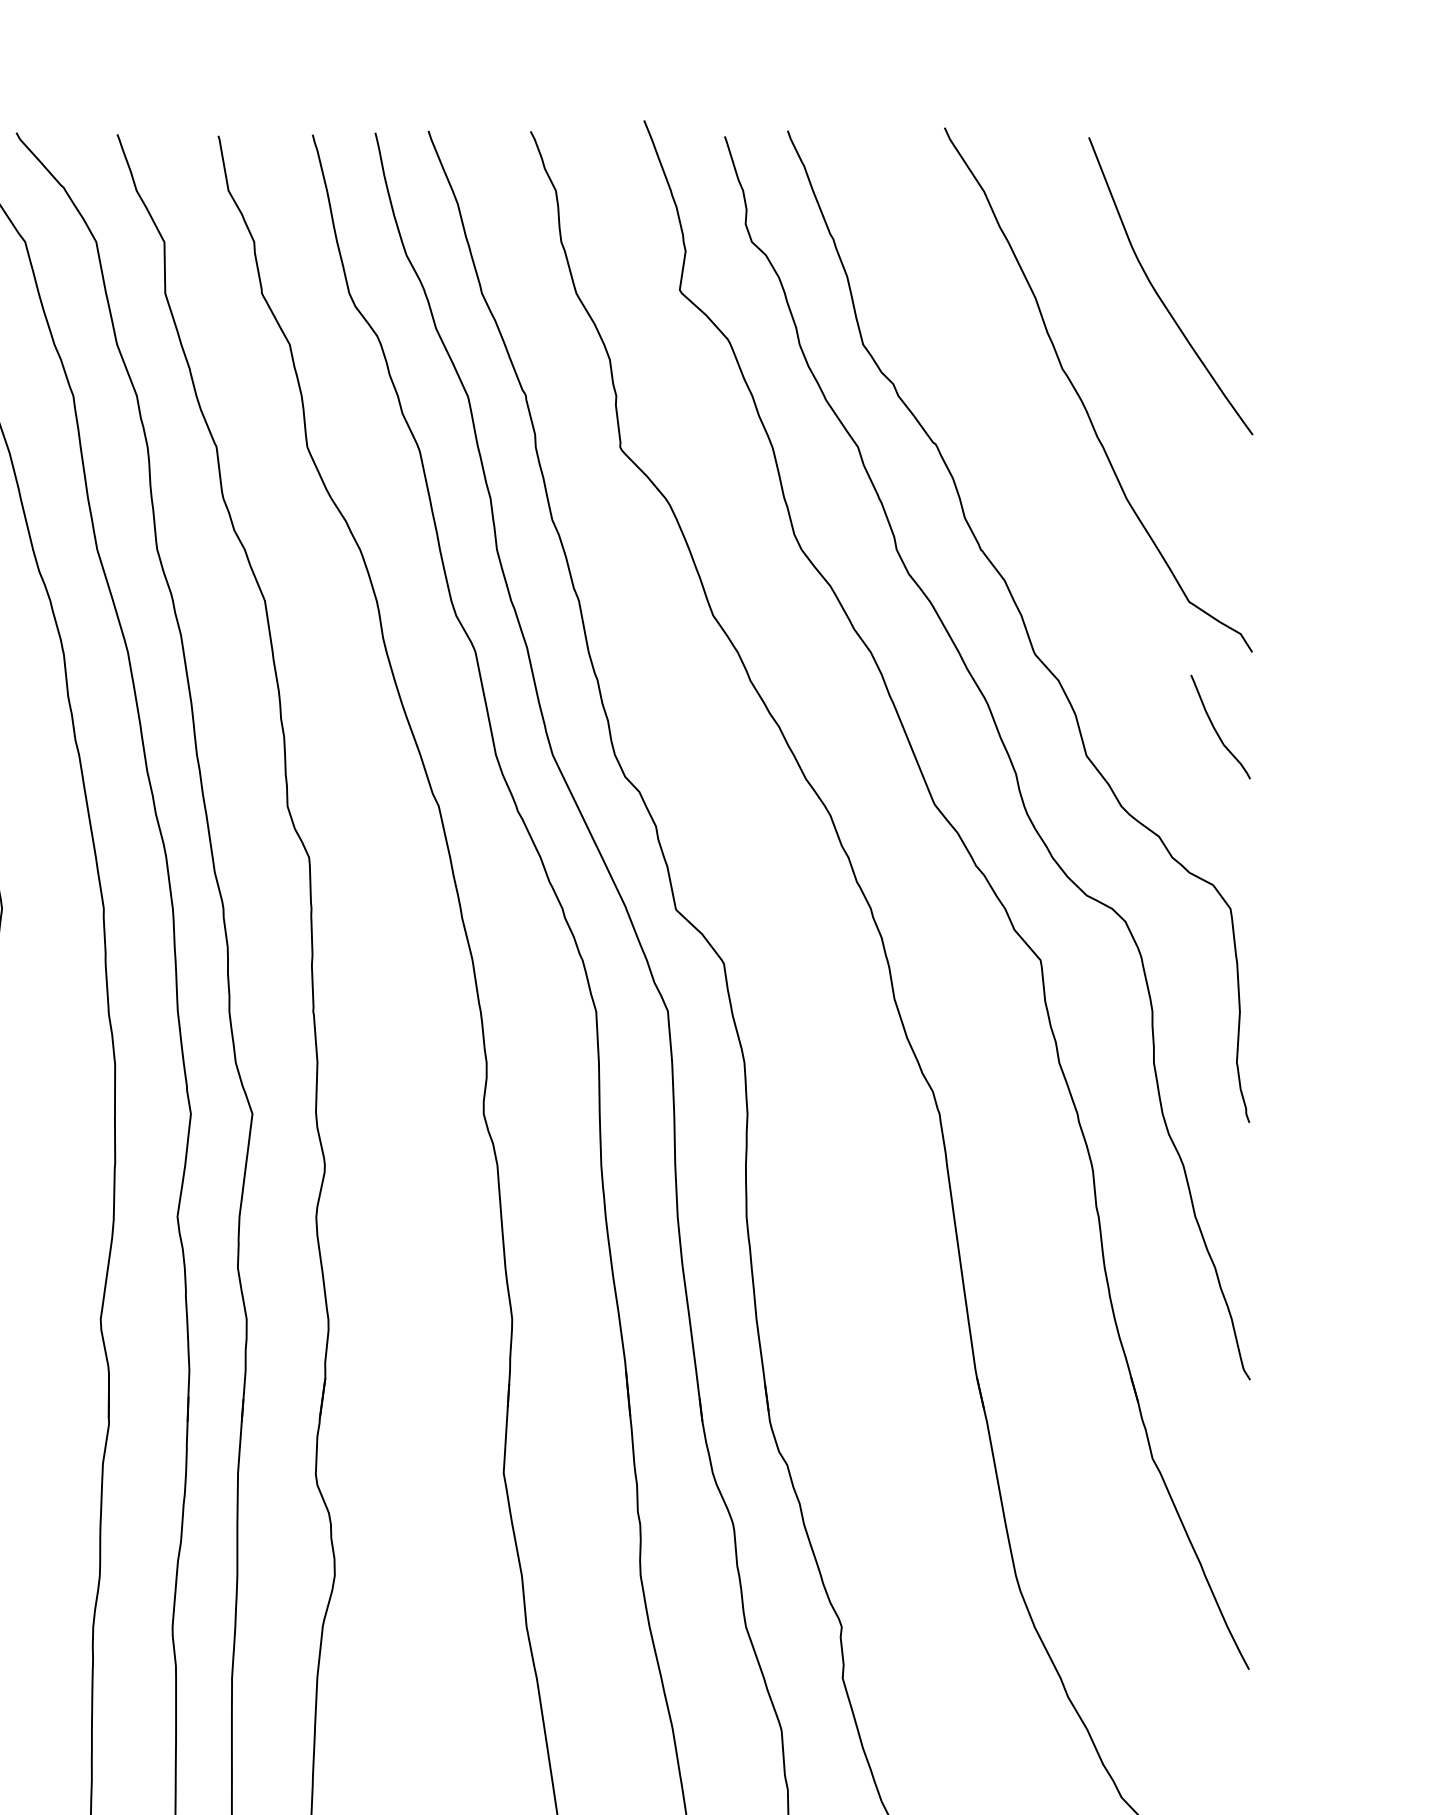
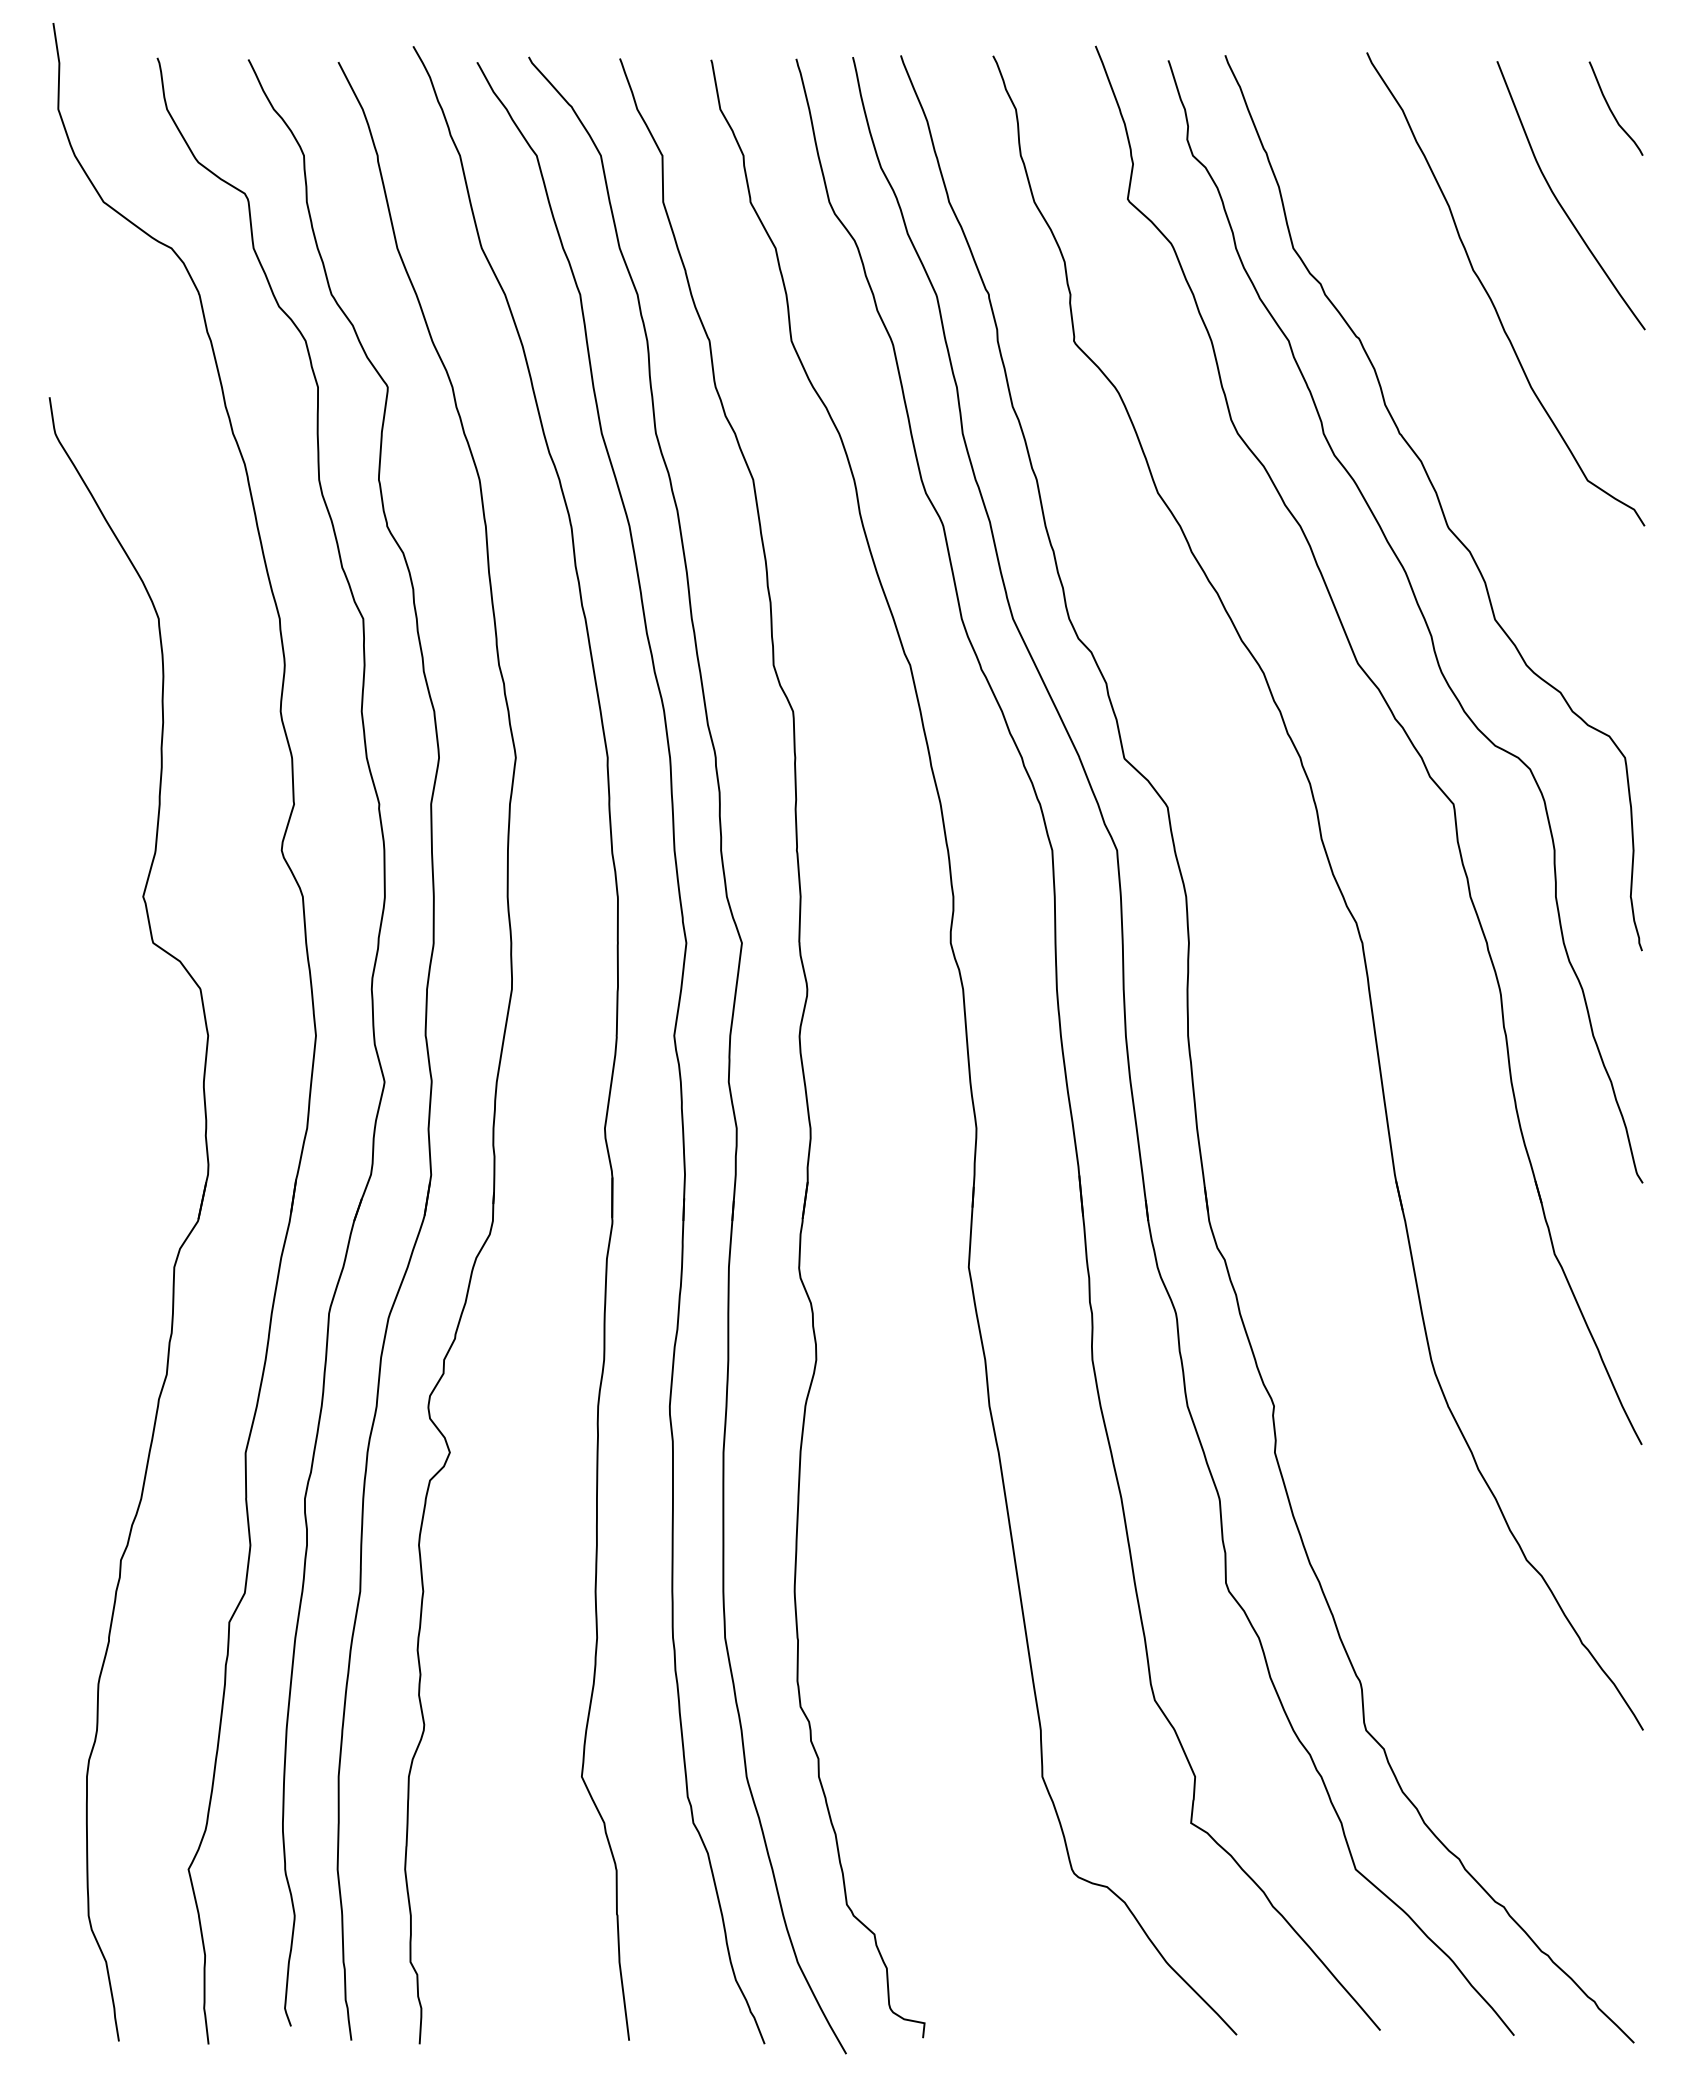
curve: (1215, 727) -> (1611, 109), moved

